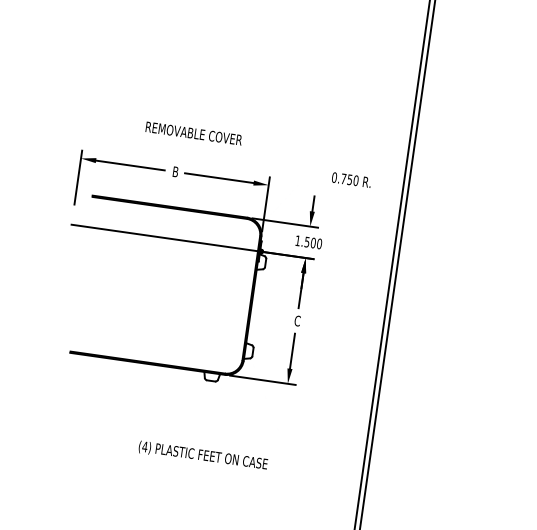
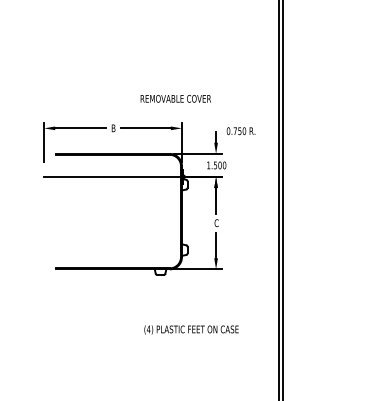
text: (193, 133) -> (175, 98), moved
text: (350, 180) -> (240, 131), moved
text: (203, 455) -> (191, 329), moved

